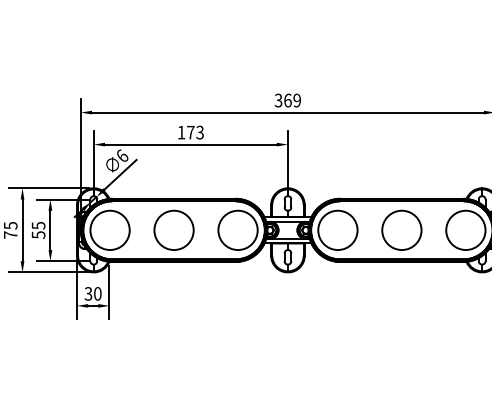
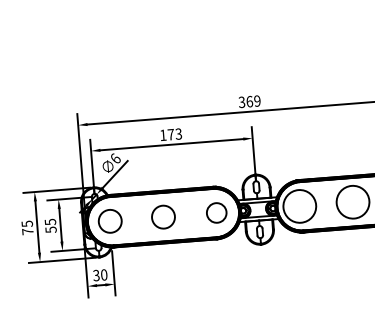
circle: (109, 230) -> (109, 221), size x0.7
circle: (173, 230) -> (163, 217), size x0.7
circle: (237, 230) -> (216, 213), size x0.6

